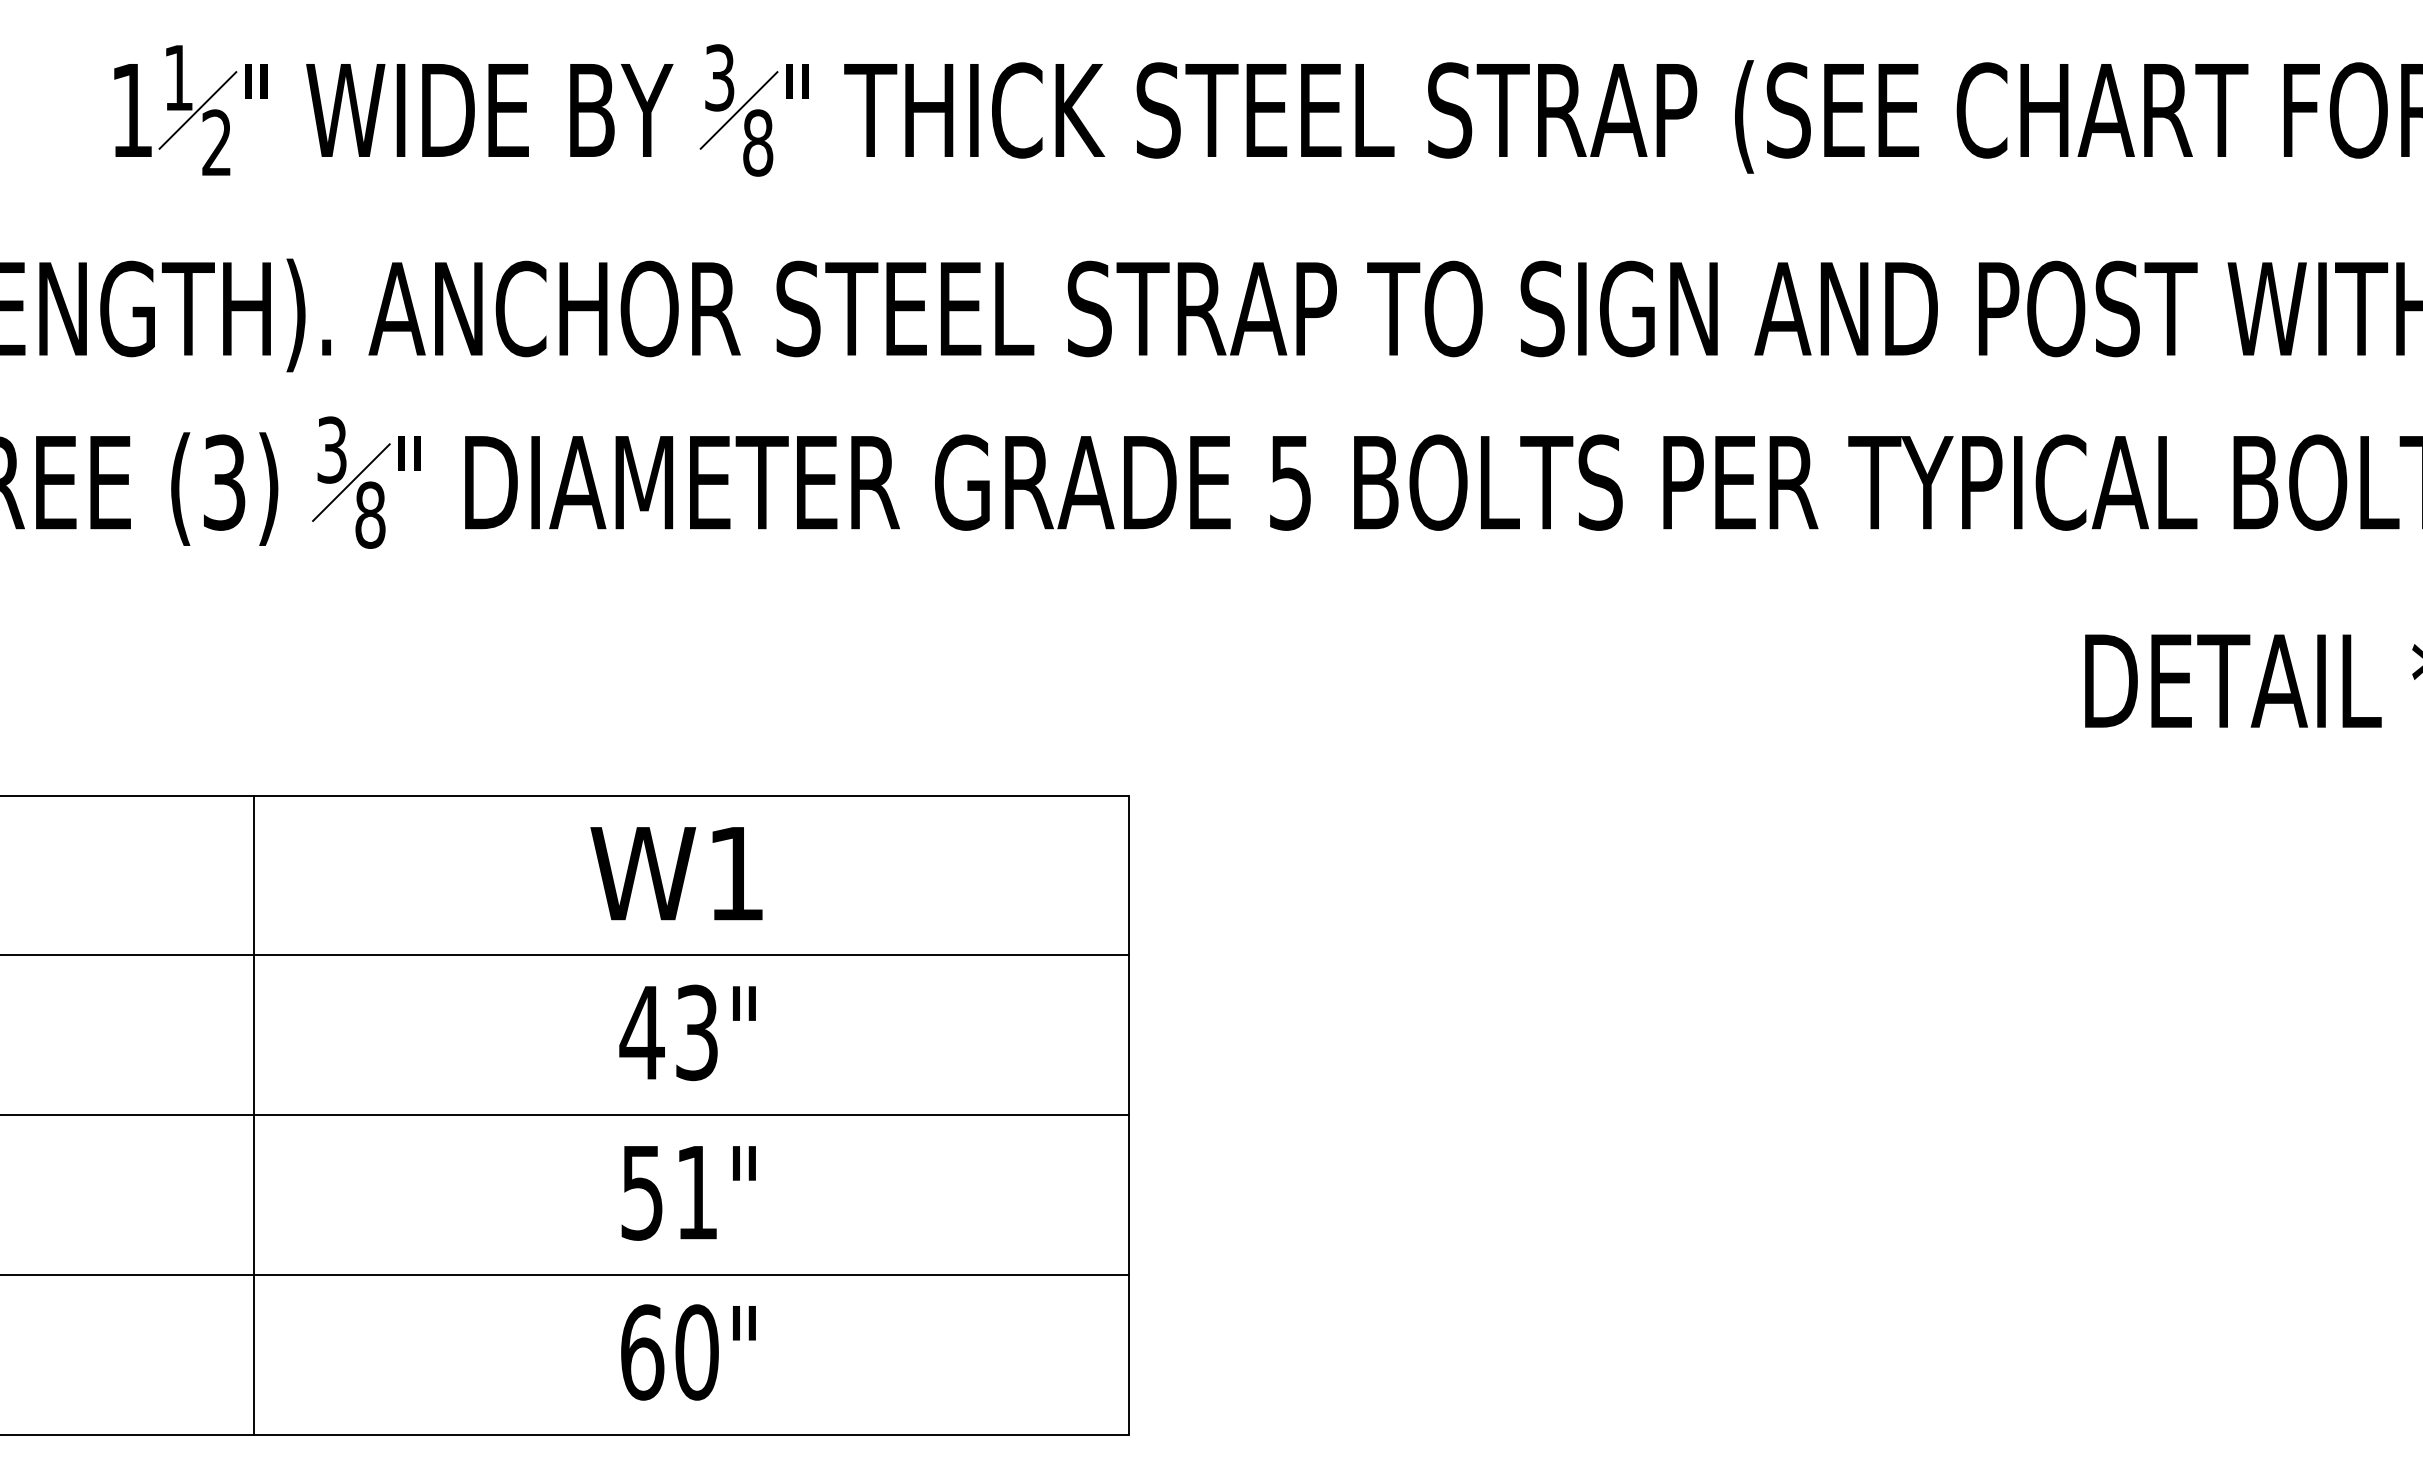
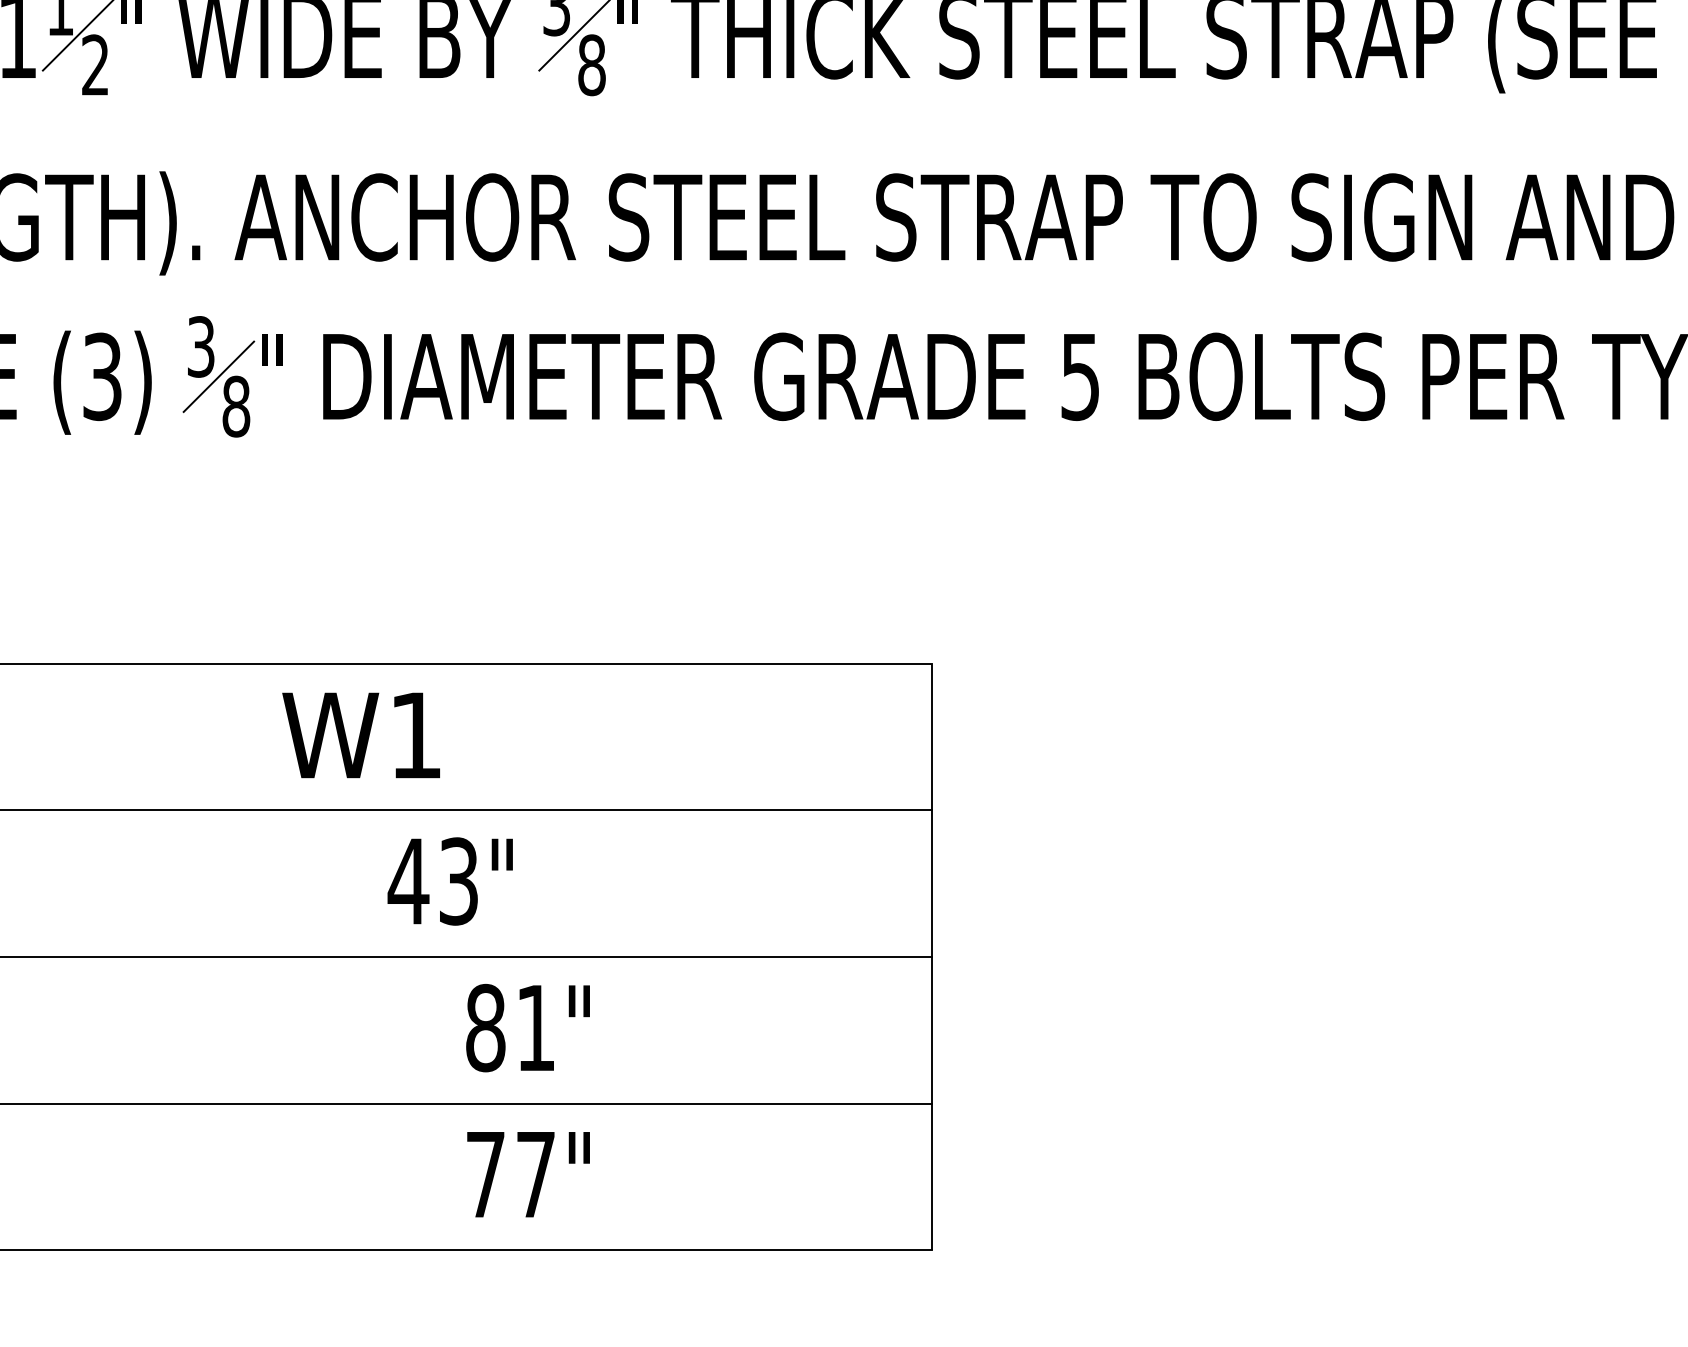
text: (676, 873) -> (361, 735), moved
text: (687, 1032) -> (450, 881), moved
line: (254, 1114) -> (130, 956), removed
text: (642, 1192) -> (485, 1027), 51" -> 81"
text: (669, 1352) -> (510, 1174), 60" -> 77"

